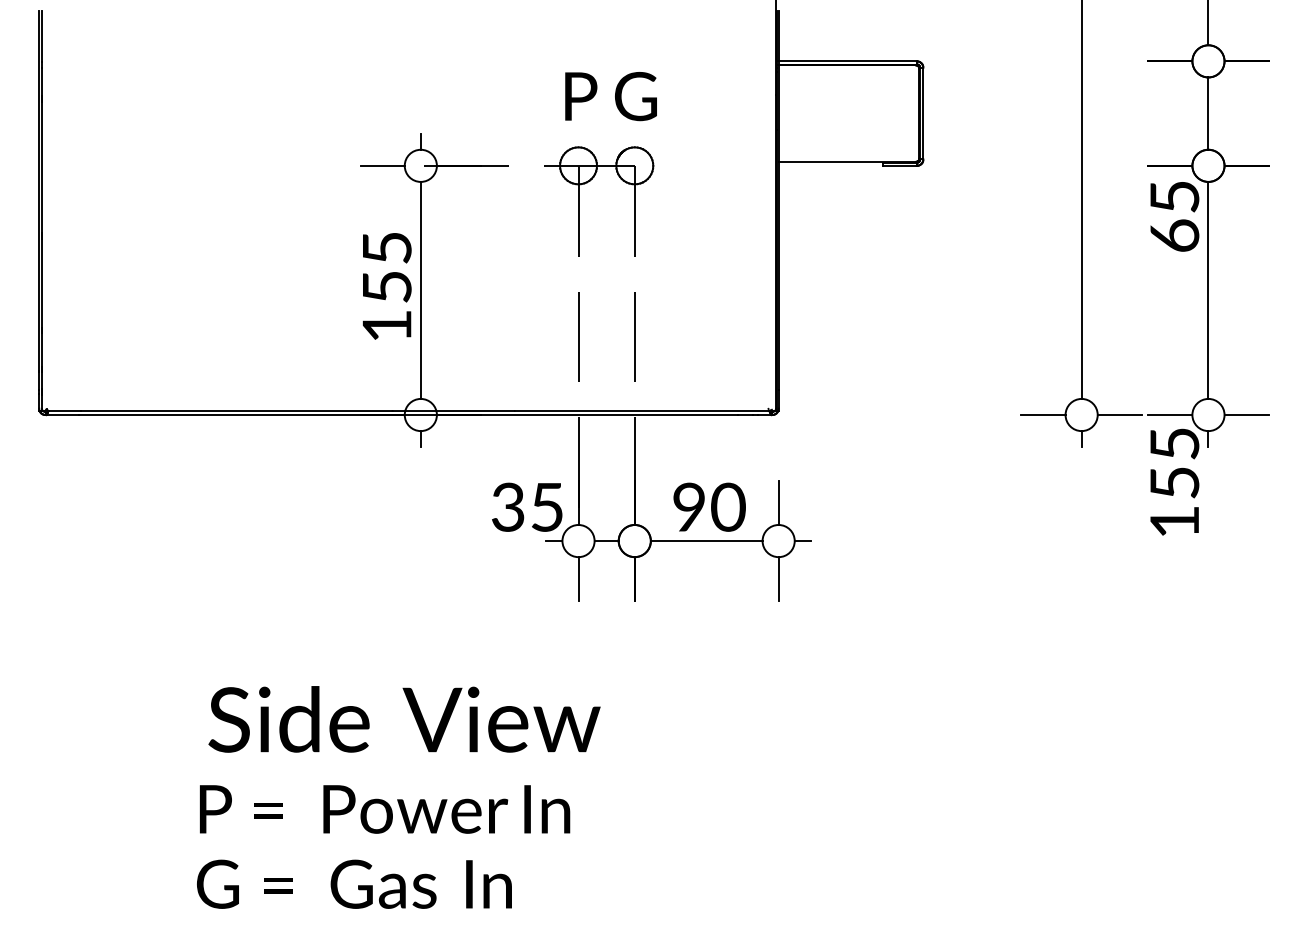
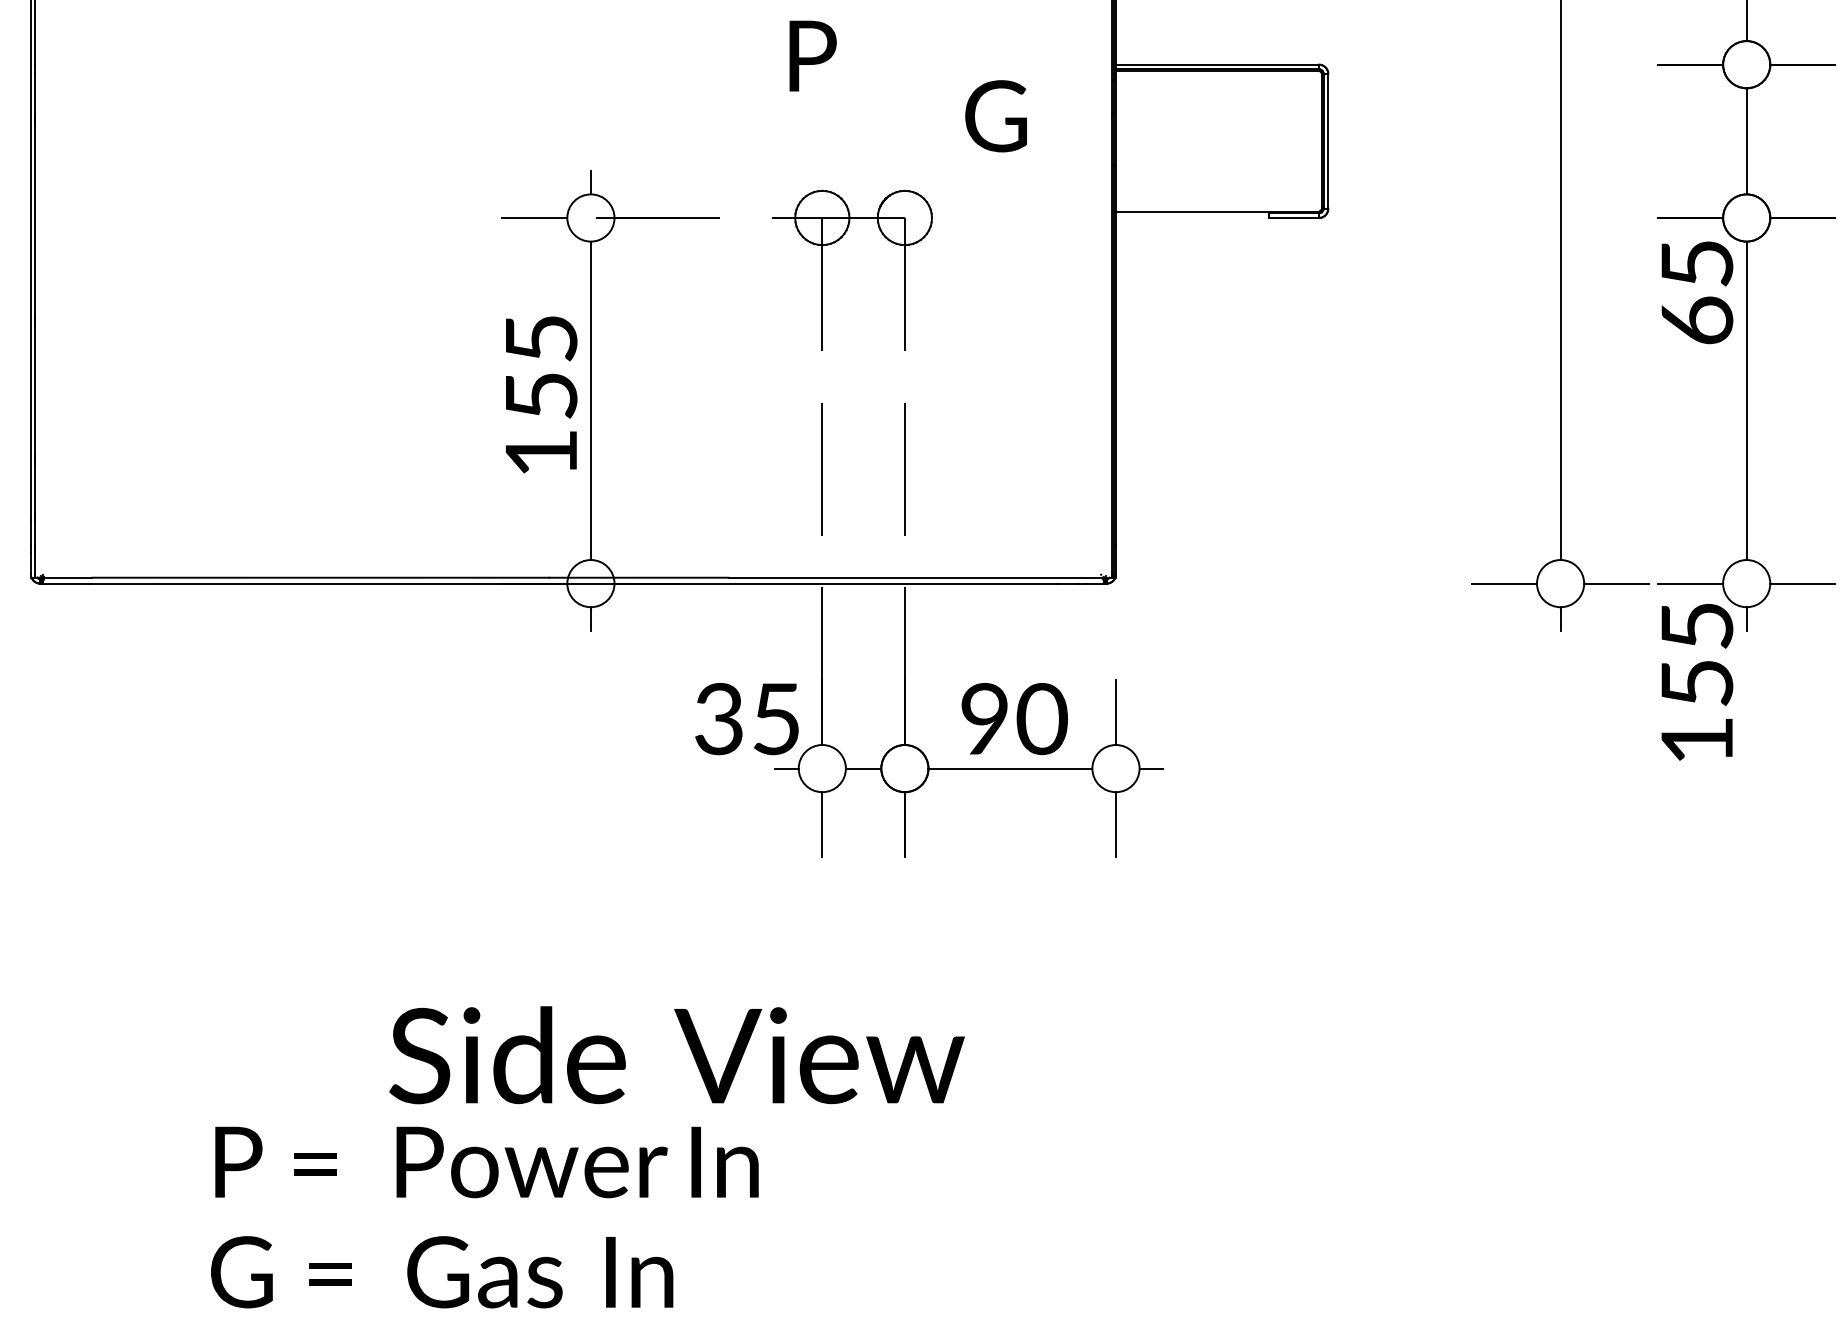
text: (581, 96) -> (813, 56), moved
text: (635, 96) -> (995, 116), moved
text: (404, 719) -> (677, 1055), moved
text: (383, 846) -> (484, 1216), moved

